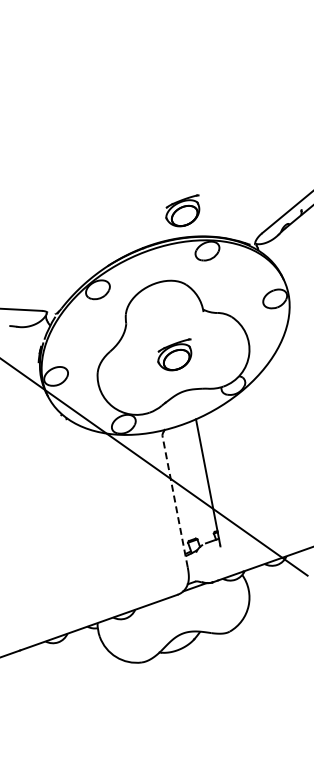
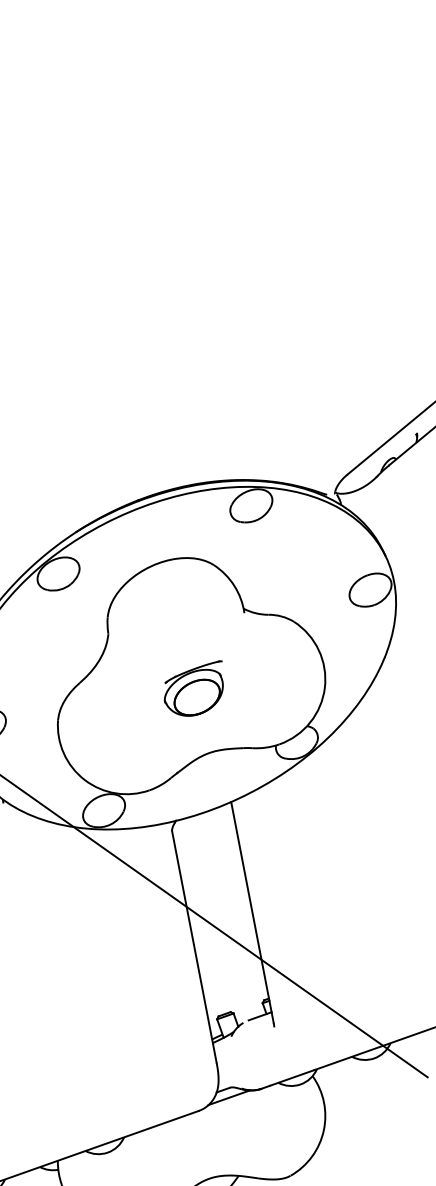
part: (182, 210) -> (207, 434), removed
line: (175, 501) -> (195, 946), dashed -> solid

